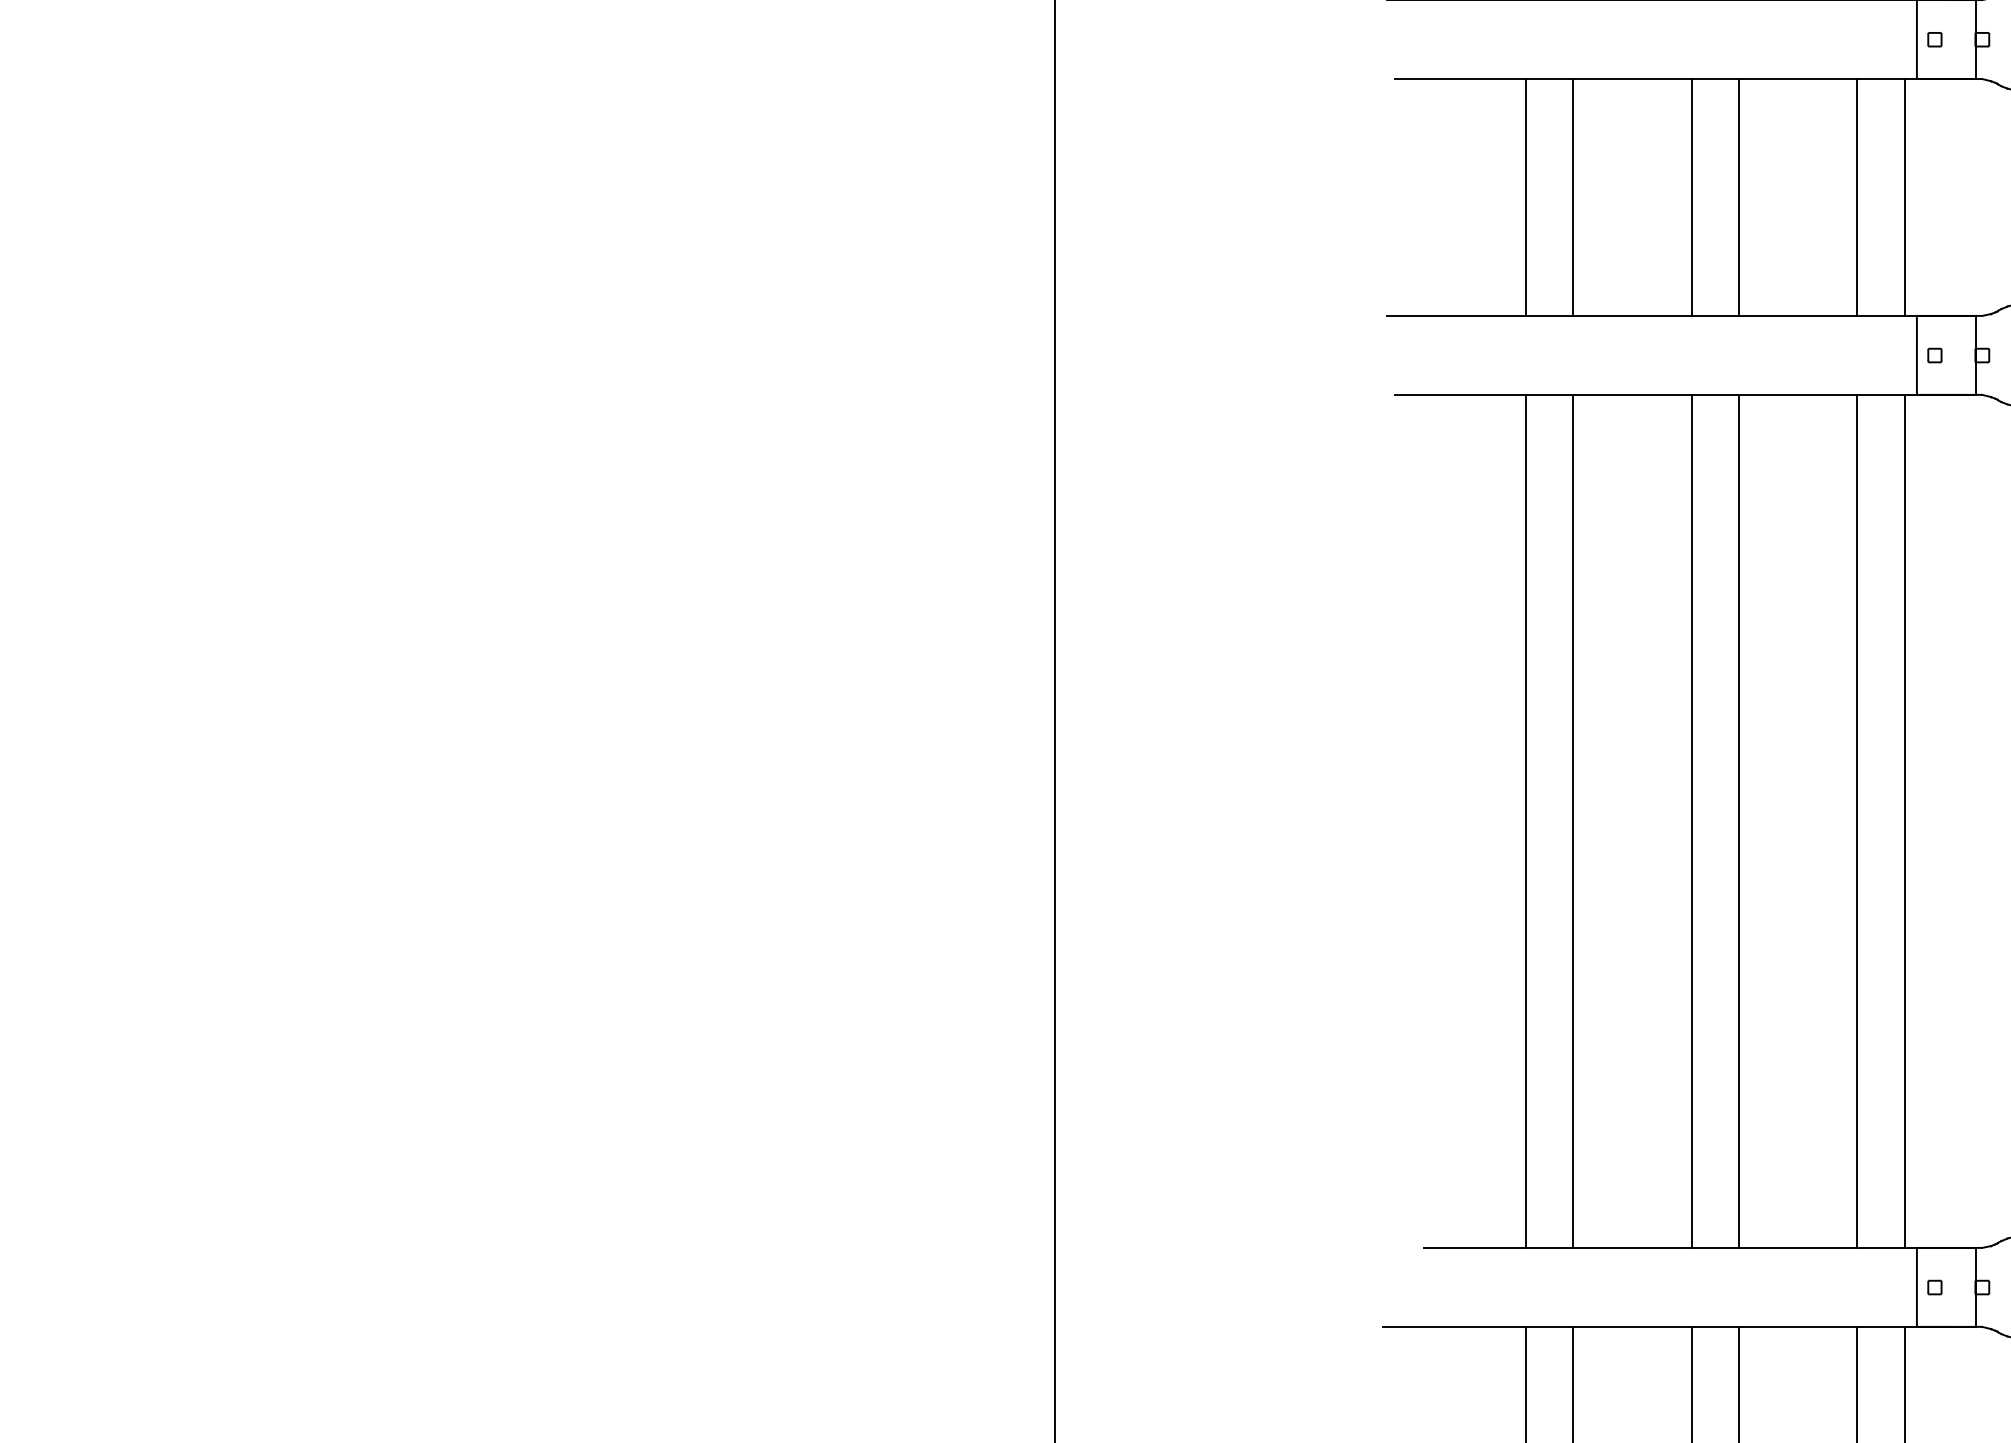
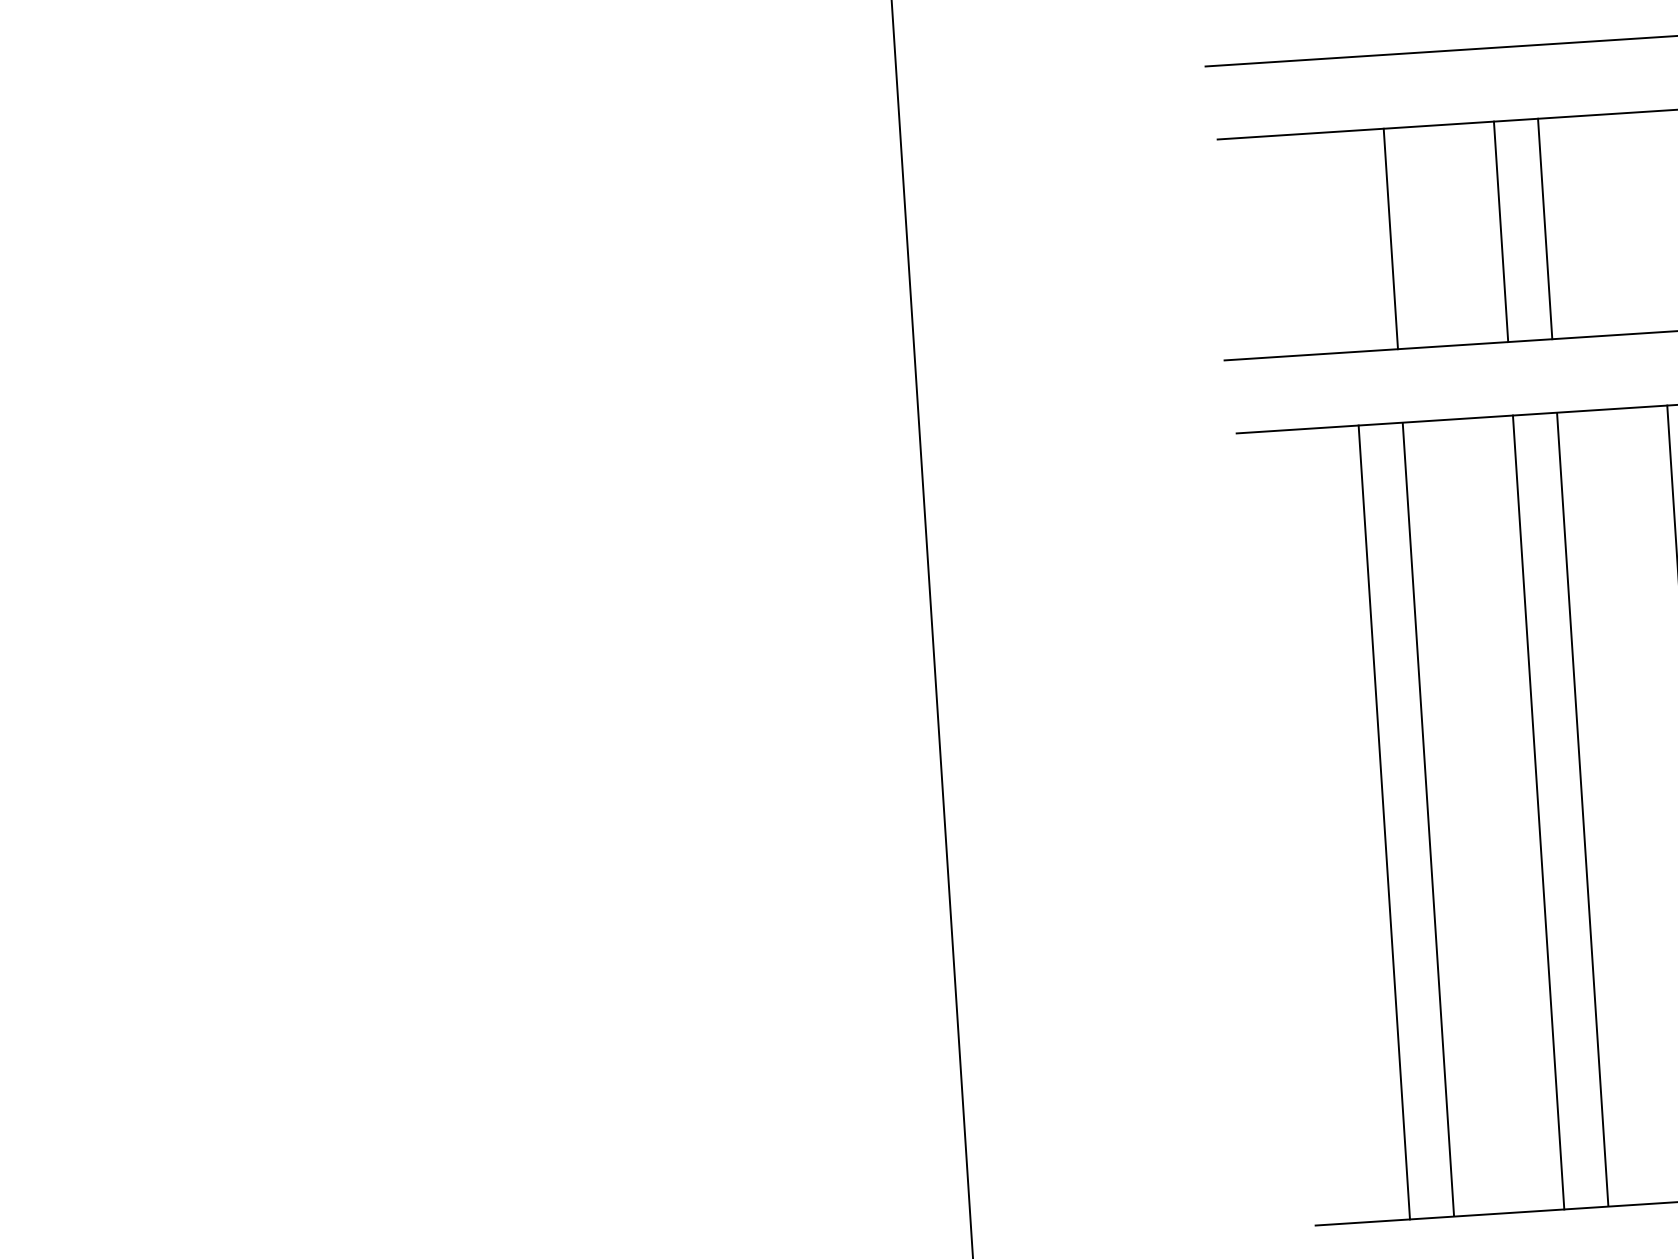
line: (1525, 197) -> (1346, 241), removed
line: (1857, 197) -> (1655, 221), removed

